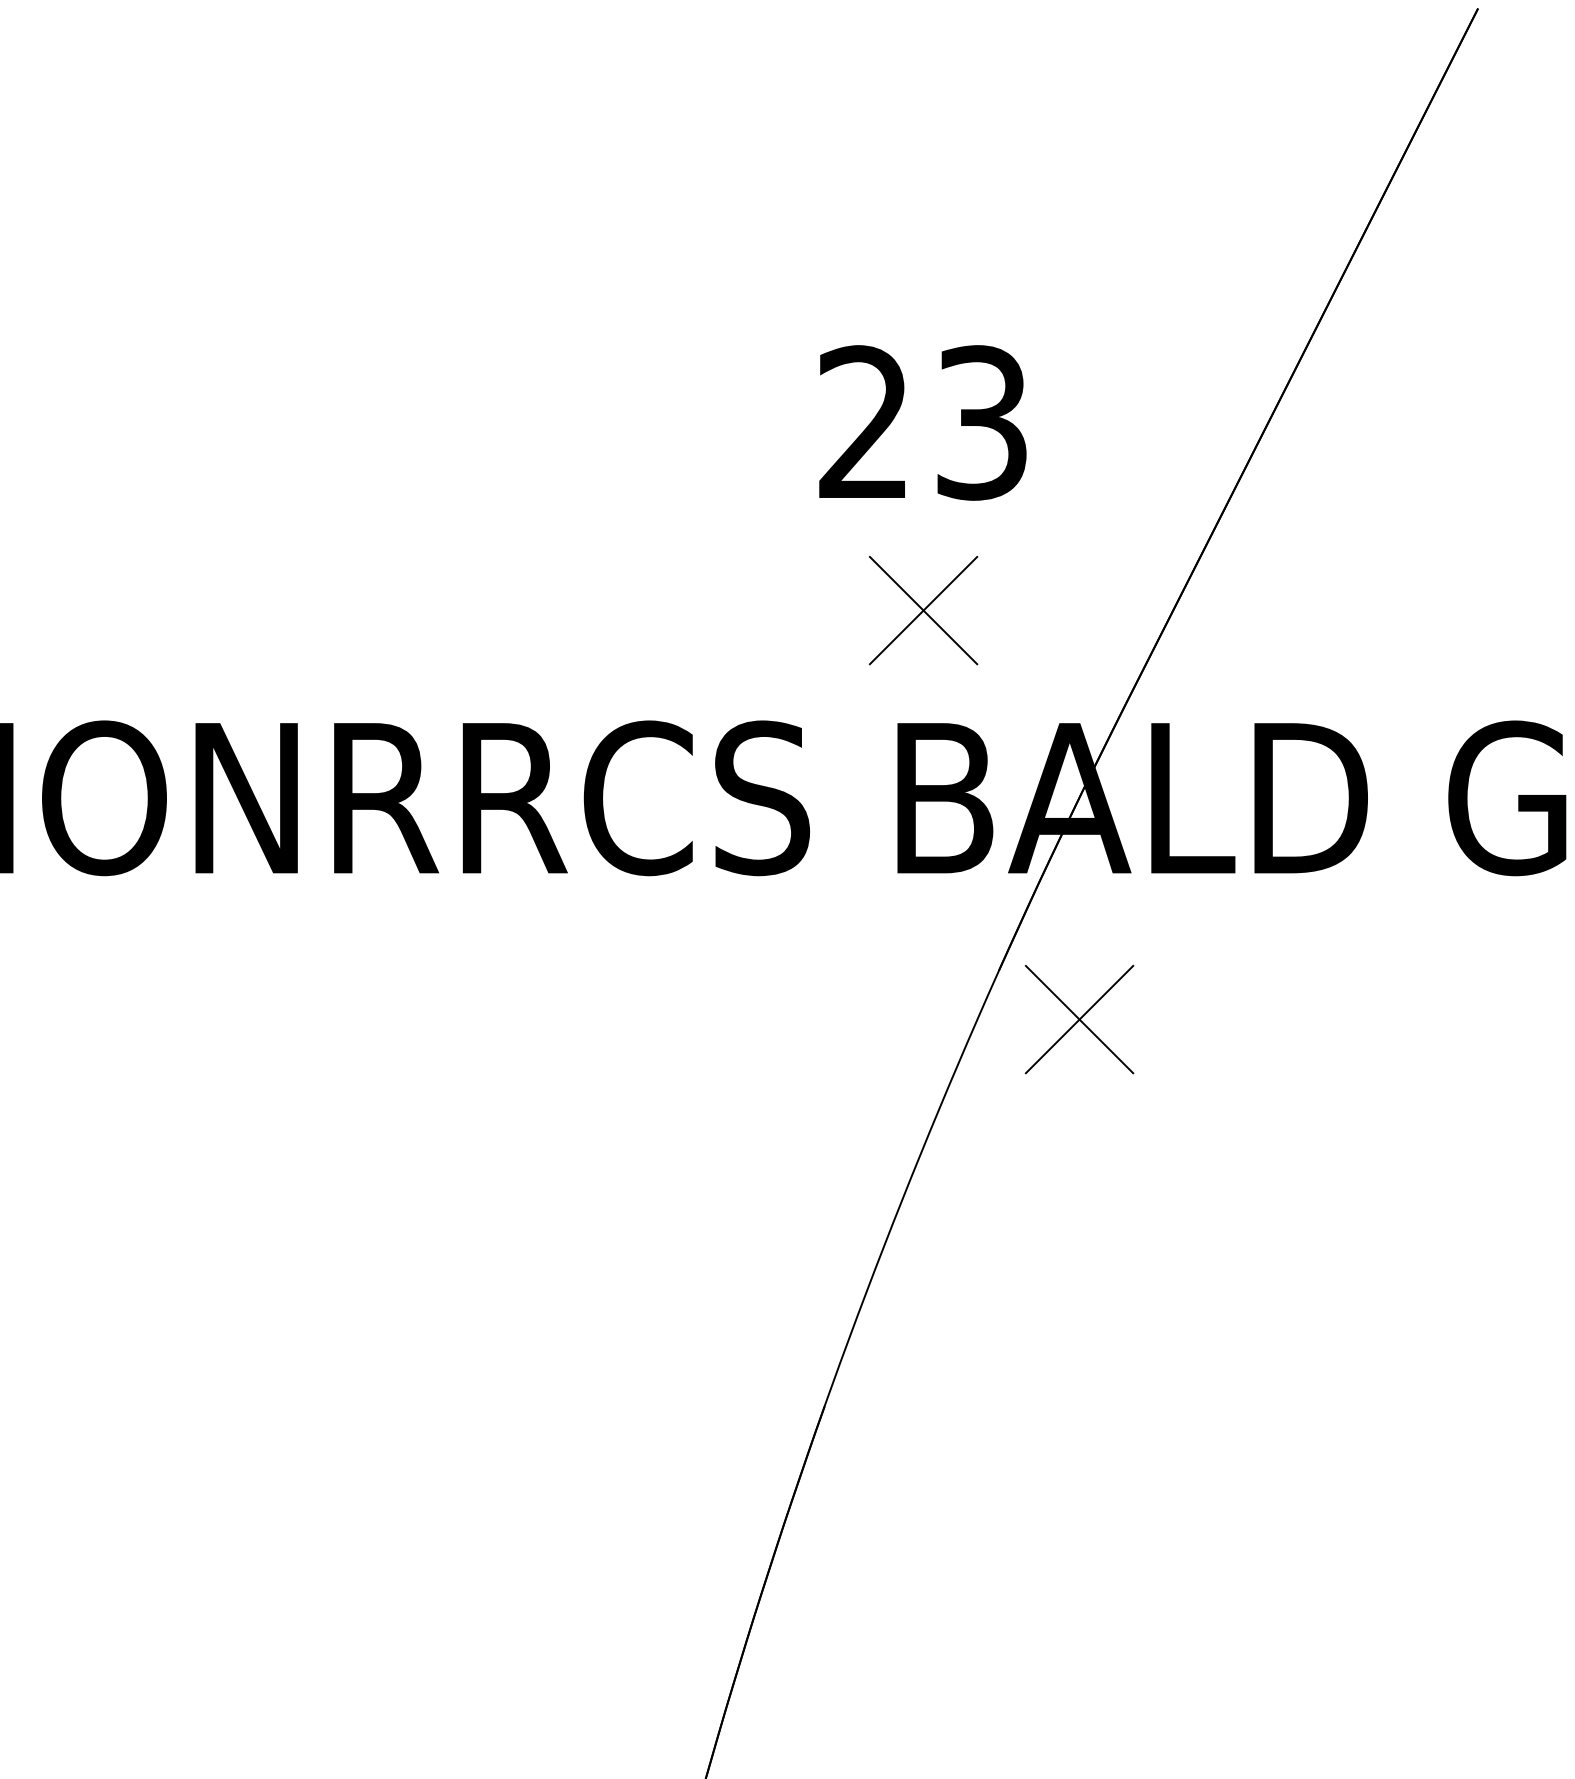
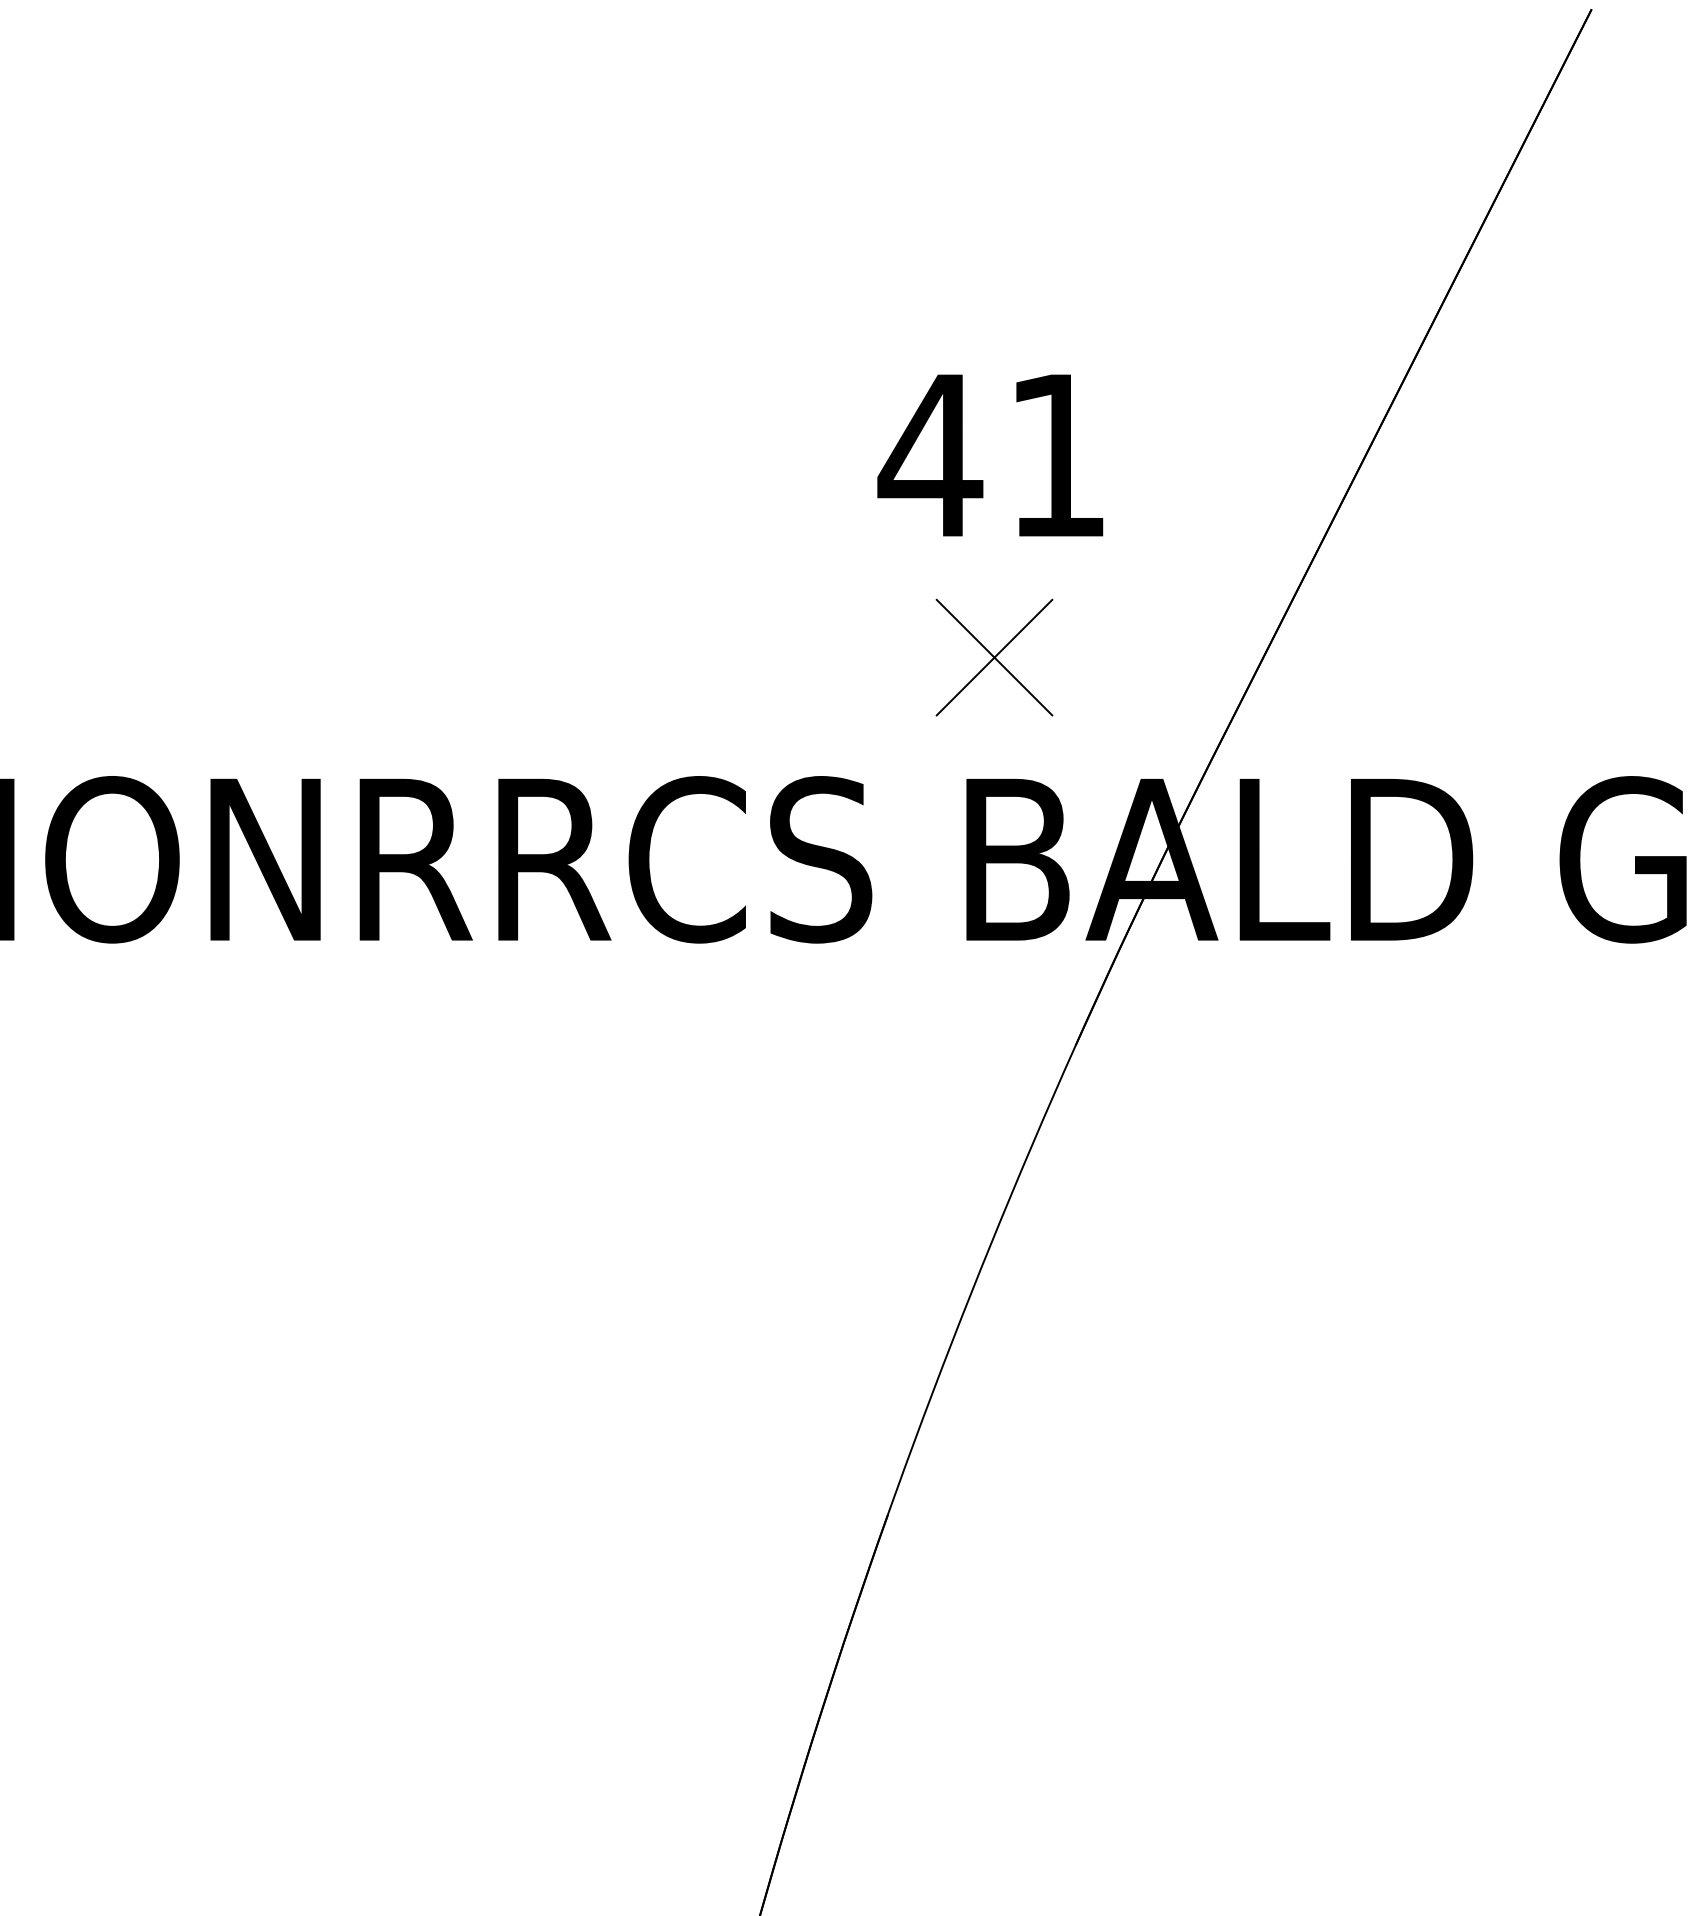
text: (920, 422) -> (991, 455), 23 -> 41
part: (1079, 1019) -> (1162, 1097), removed

